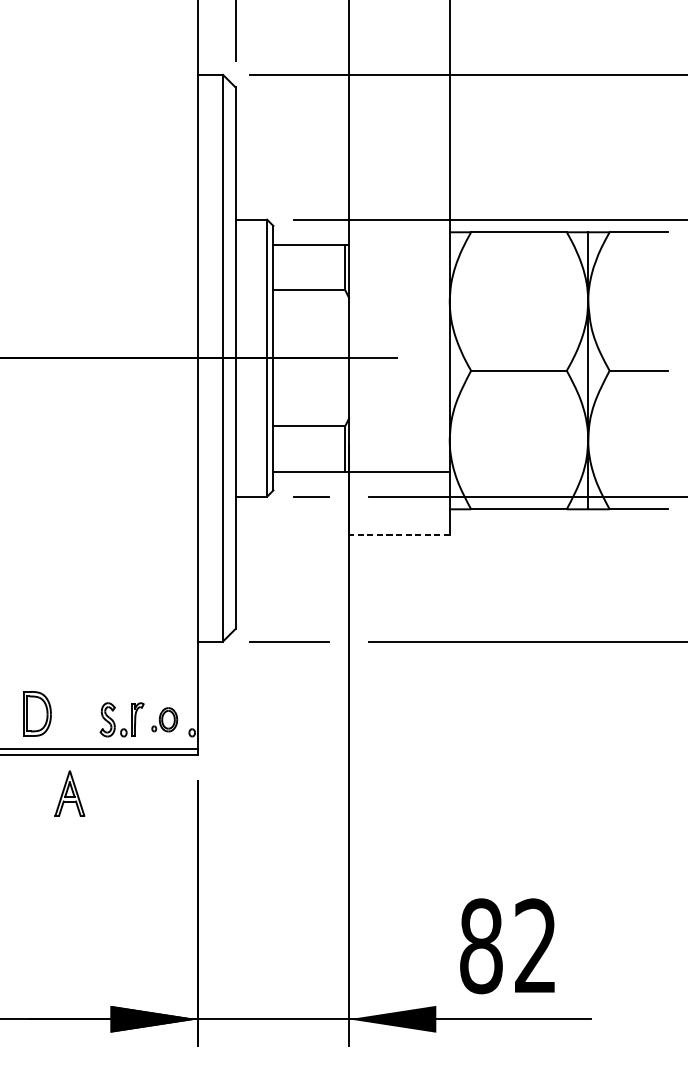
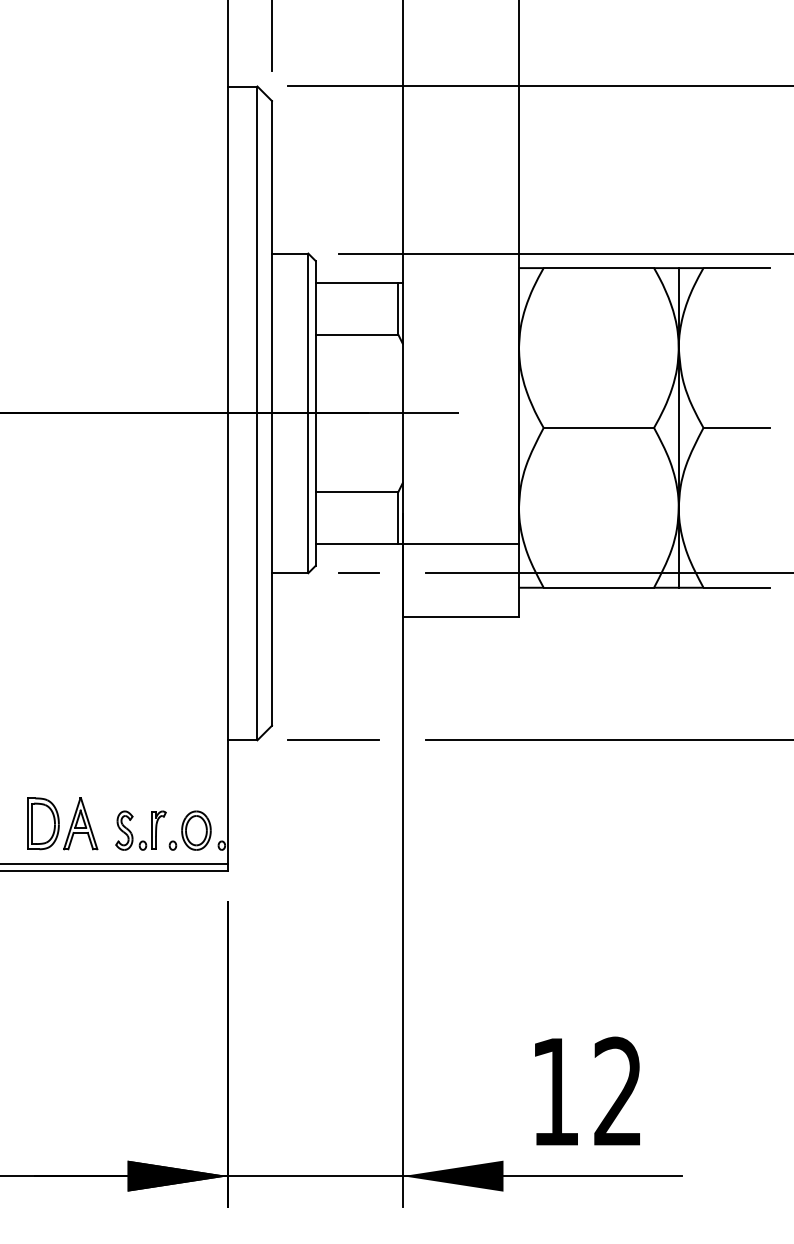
line: (399, 534) -> (460, 616), dashed -> solid
part: (164, 719) -> (189, 830), size x1.43
part: (69, 793) -> (80, 823), moved
text: (481, 945) -> (555, 1091), 82 -> 12

